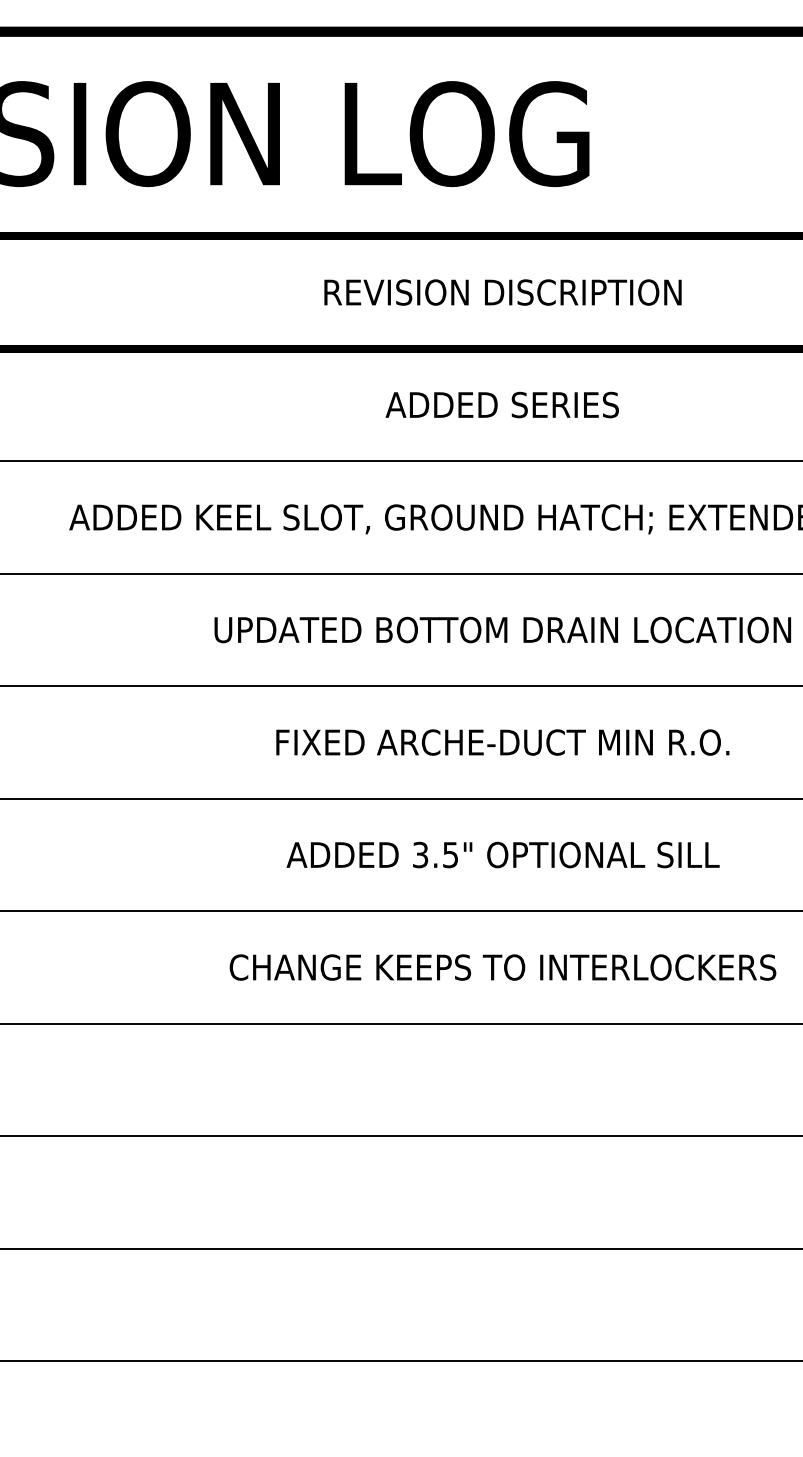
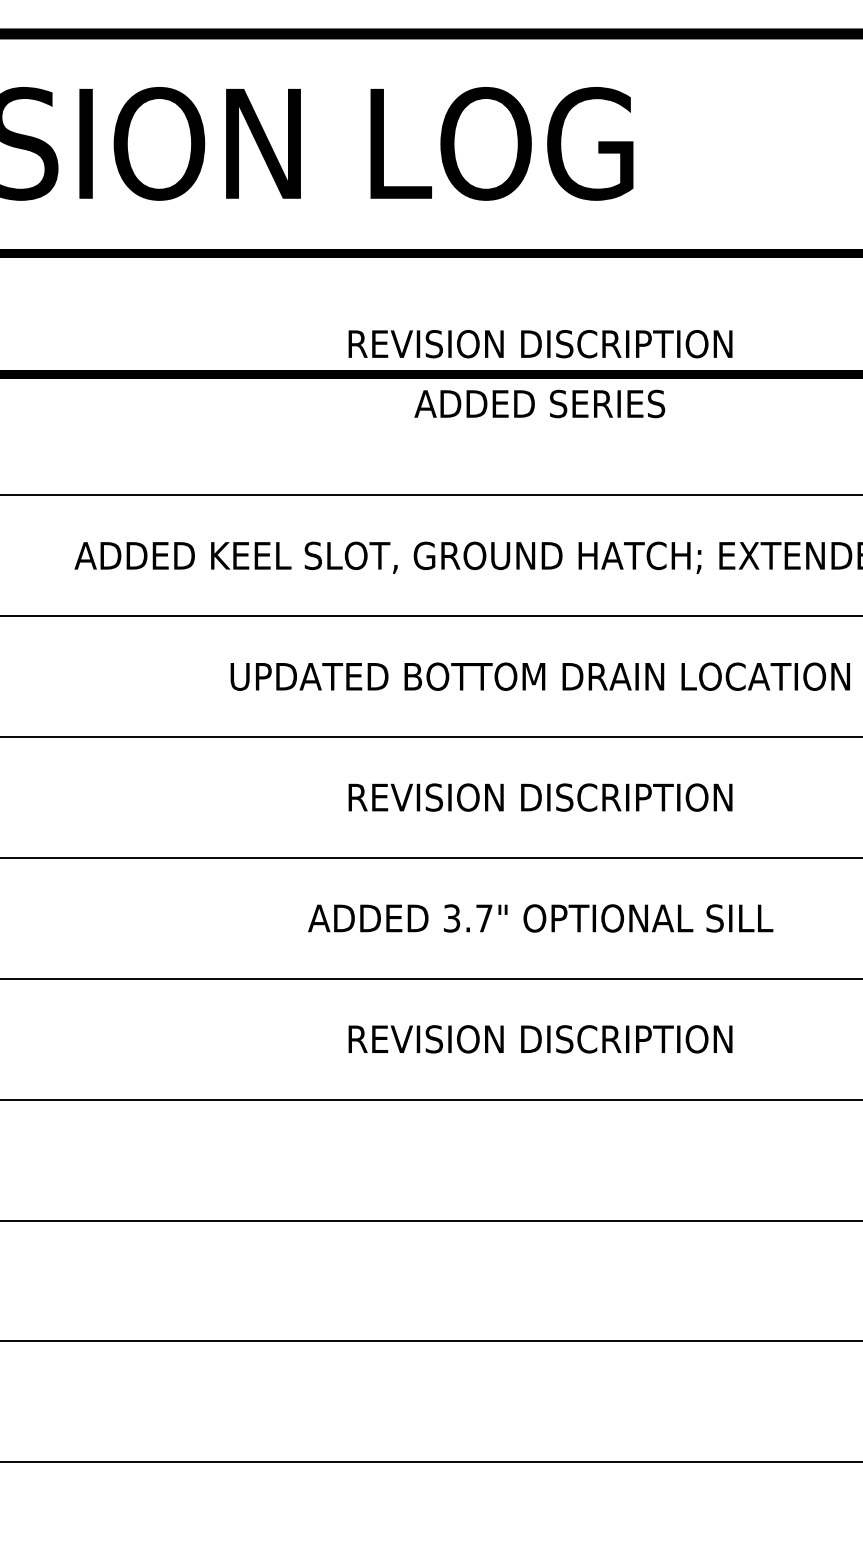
text: (502, 292) -> (540, 344), moved
text: (502, 404) -> (539, 403), moved
text: (502, 742) -> (540, 797), FIXED ARCHE-DUCT MIN R.O. -> REVISION DISCRIPTION
text: (450, 855) -> (484, 918), 3.5" -> 3.7"
text: (502, 967) -> (540, 1039), CHANGE KEEPS TO INTERLOCKERS -> REVISION DISCRIPTION

